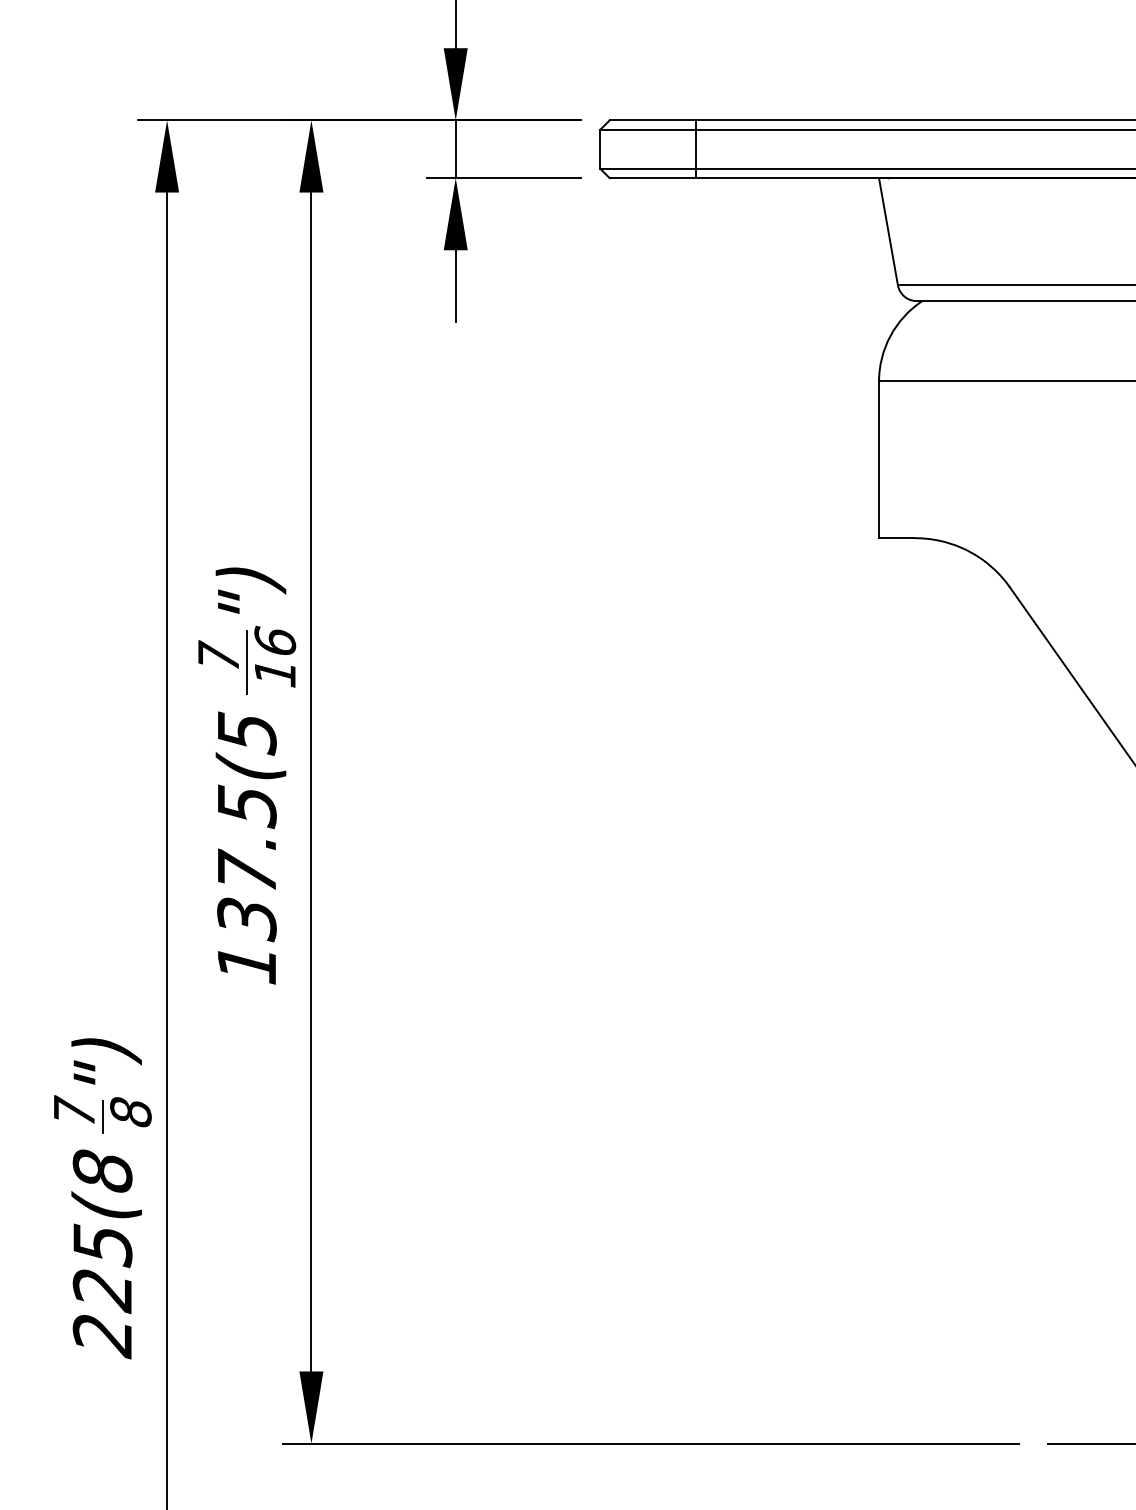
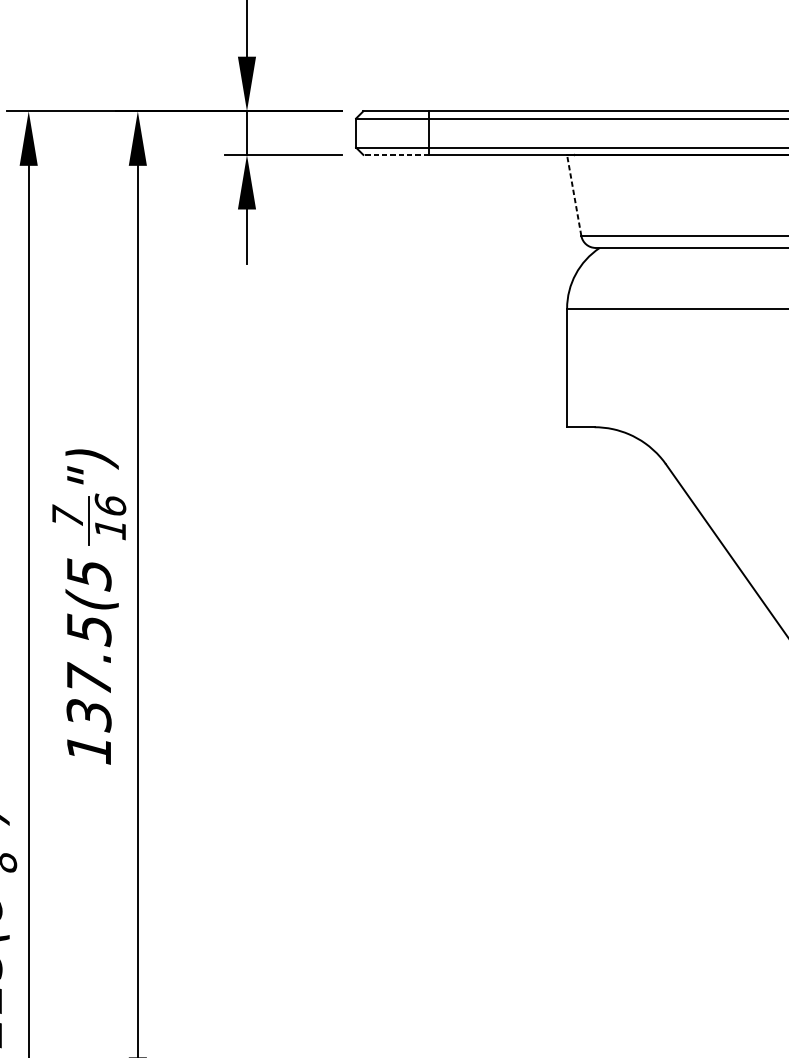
line: (652, 178) -> (395, 155), solid -> dashed
line: (888, 231) -> (574, 195), solid -> dashed

